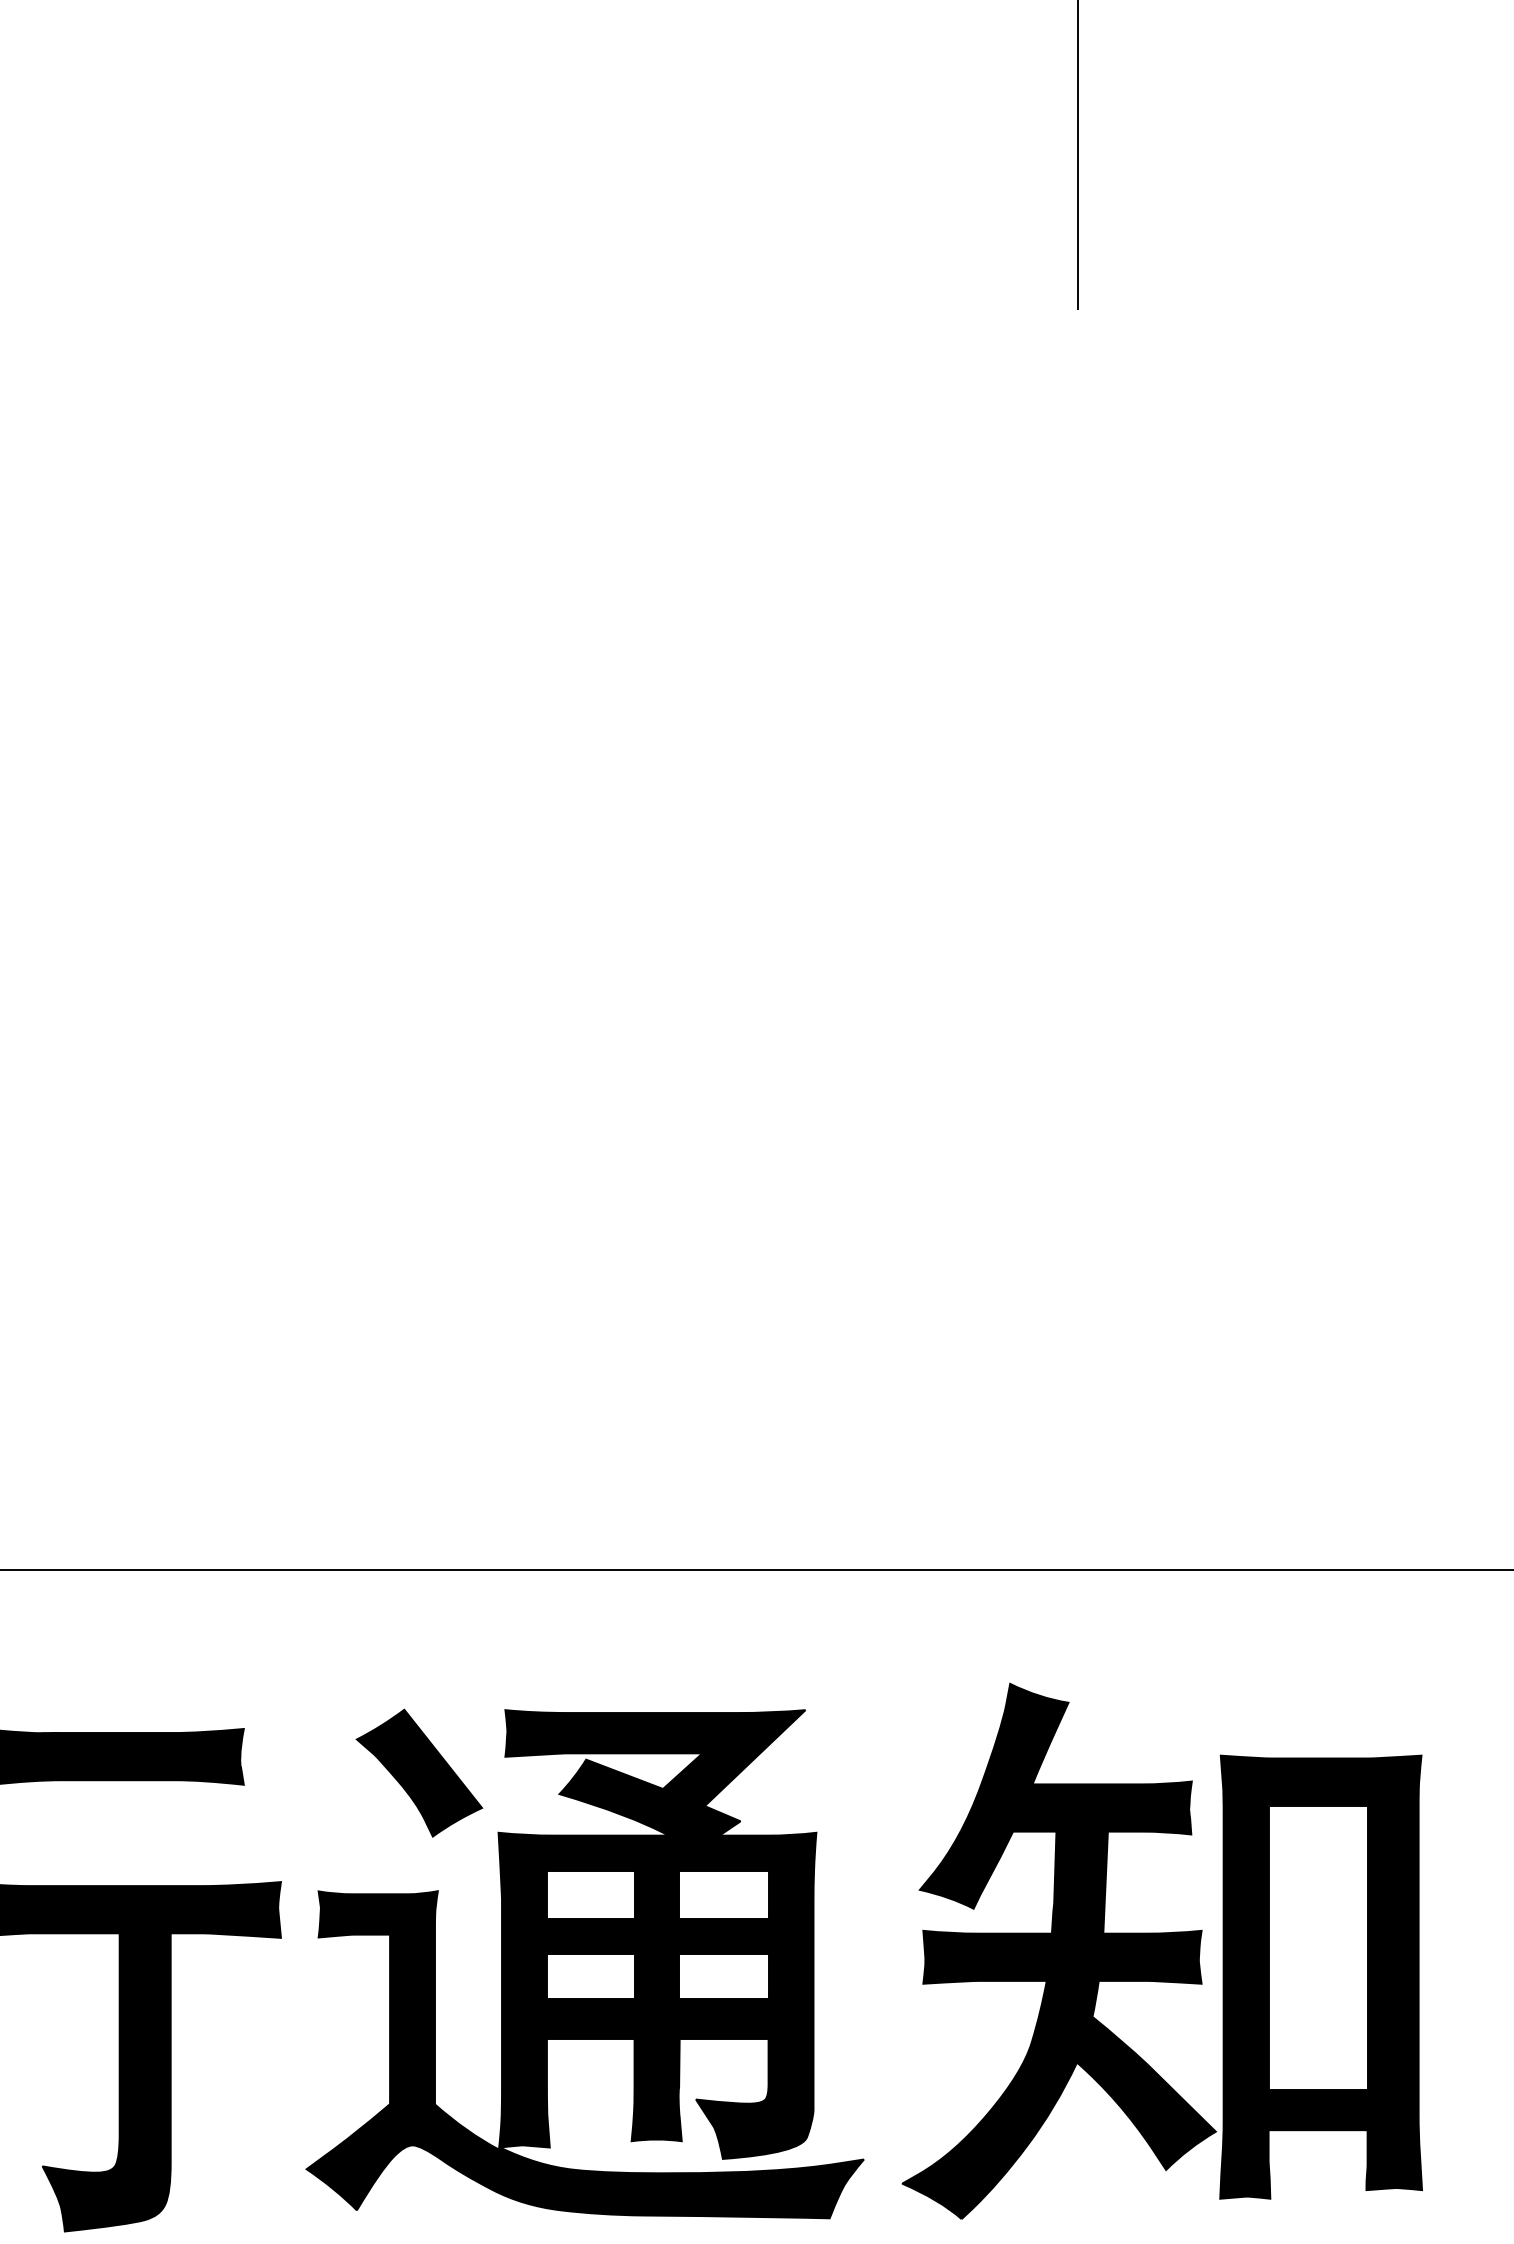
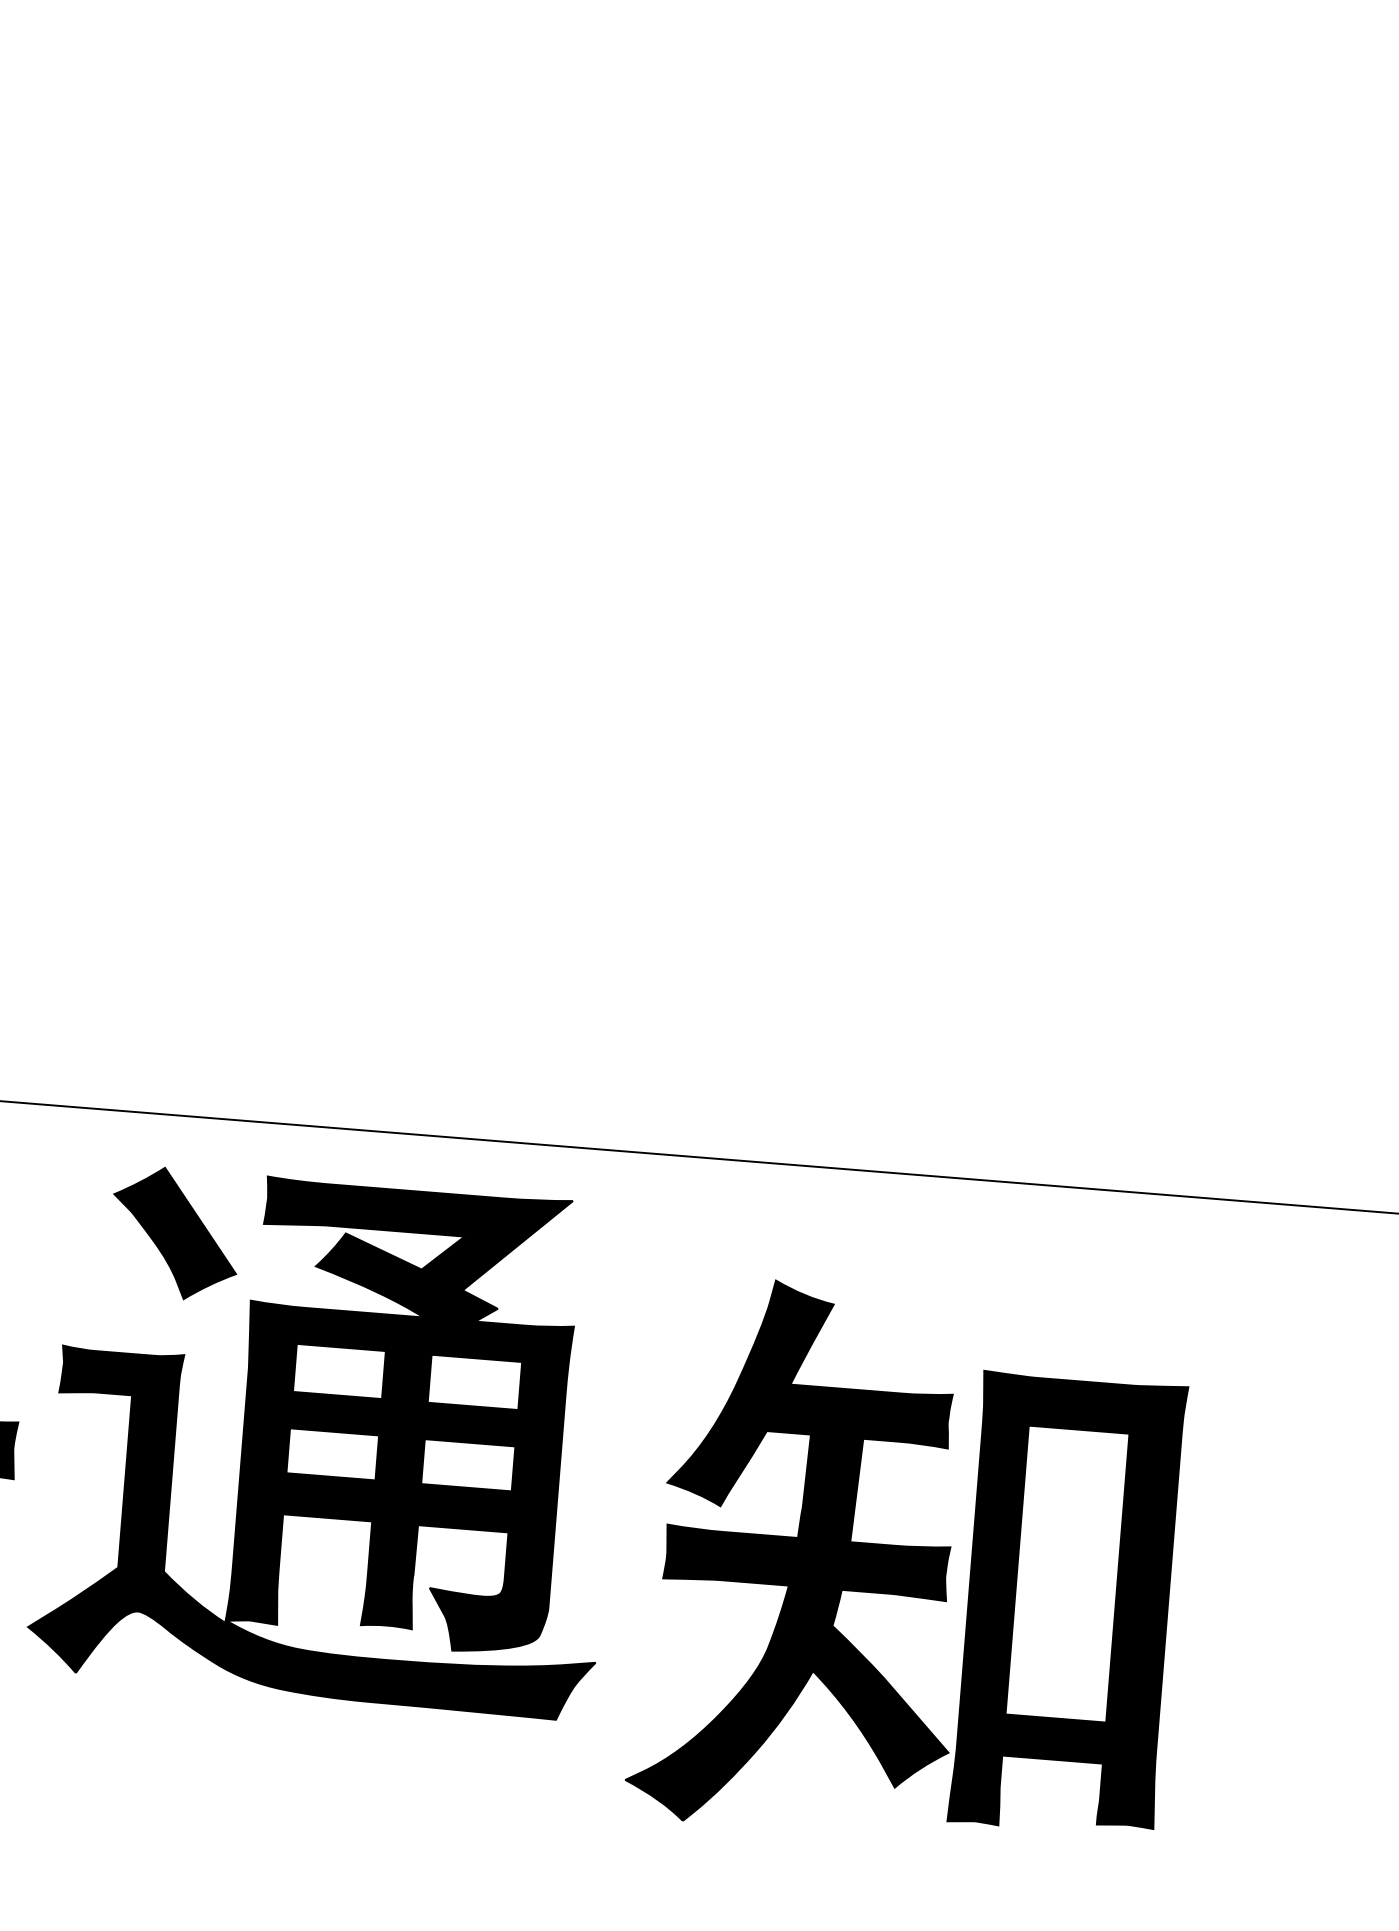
part: (584, 1963) -> (327, 1440), moved

